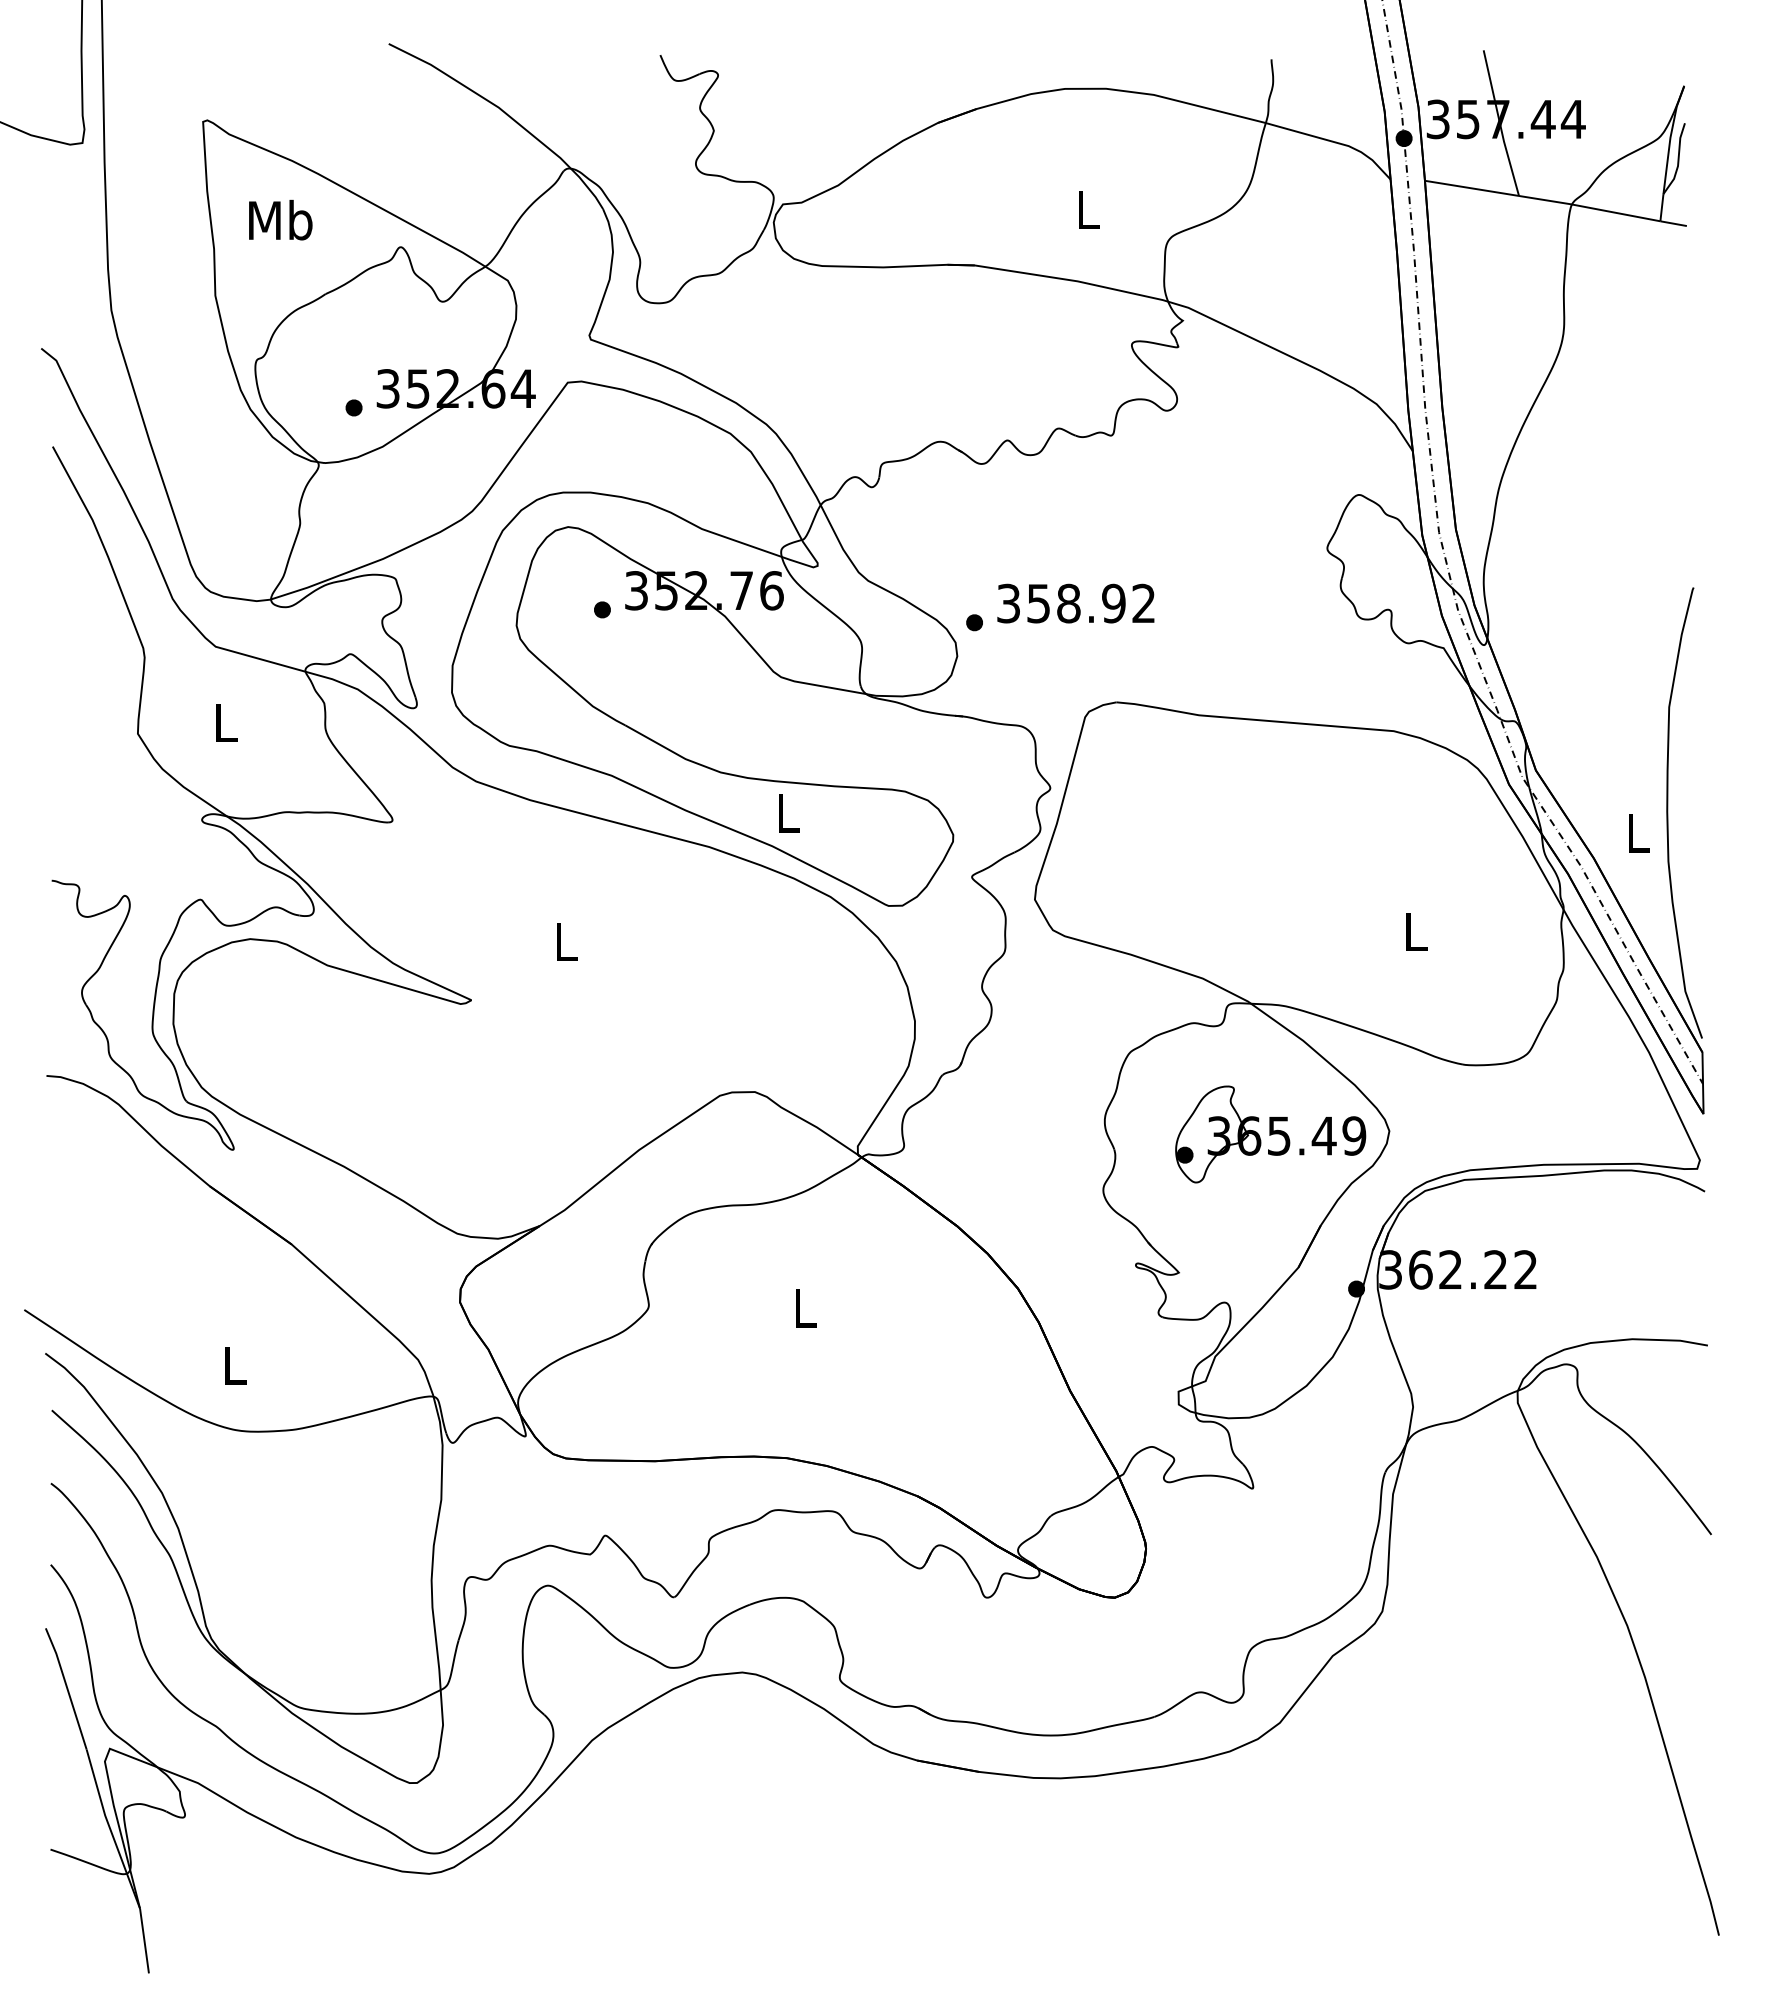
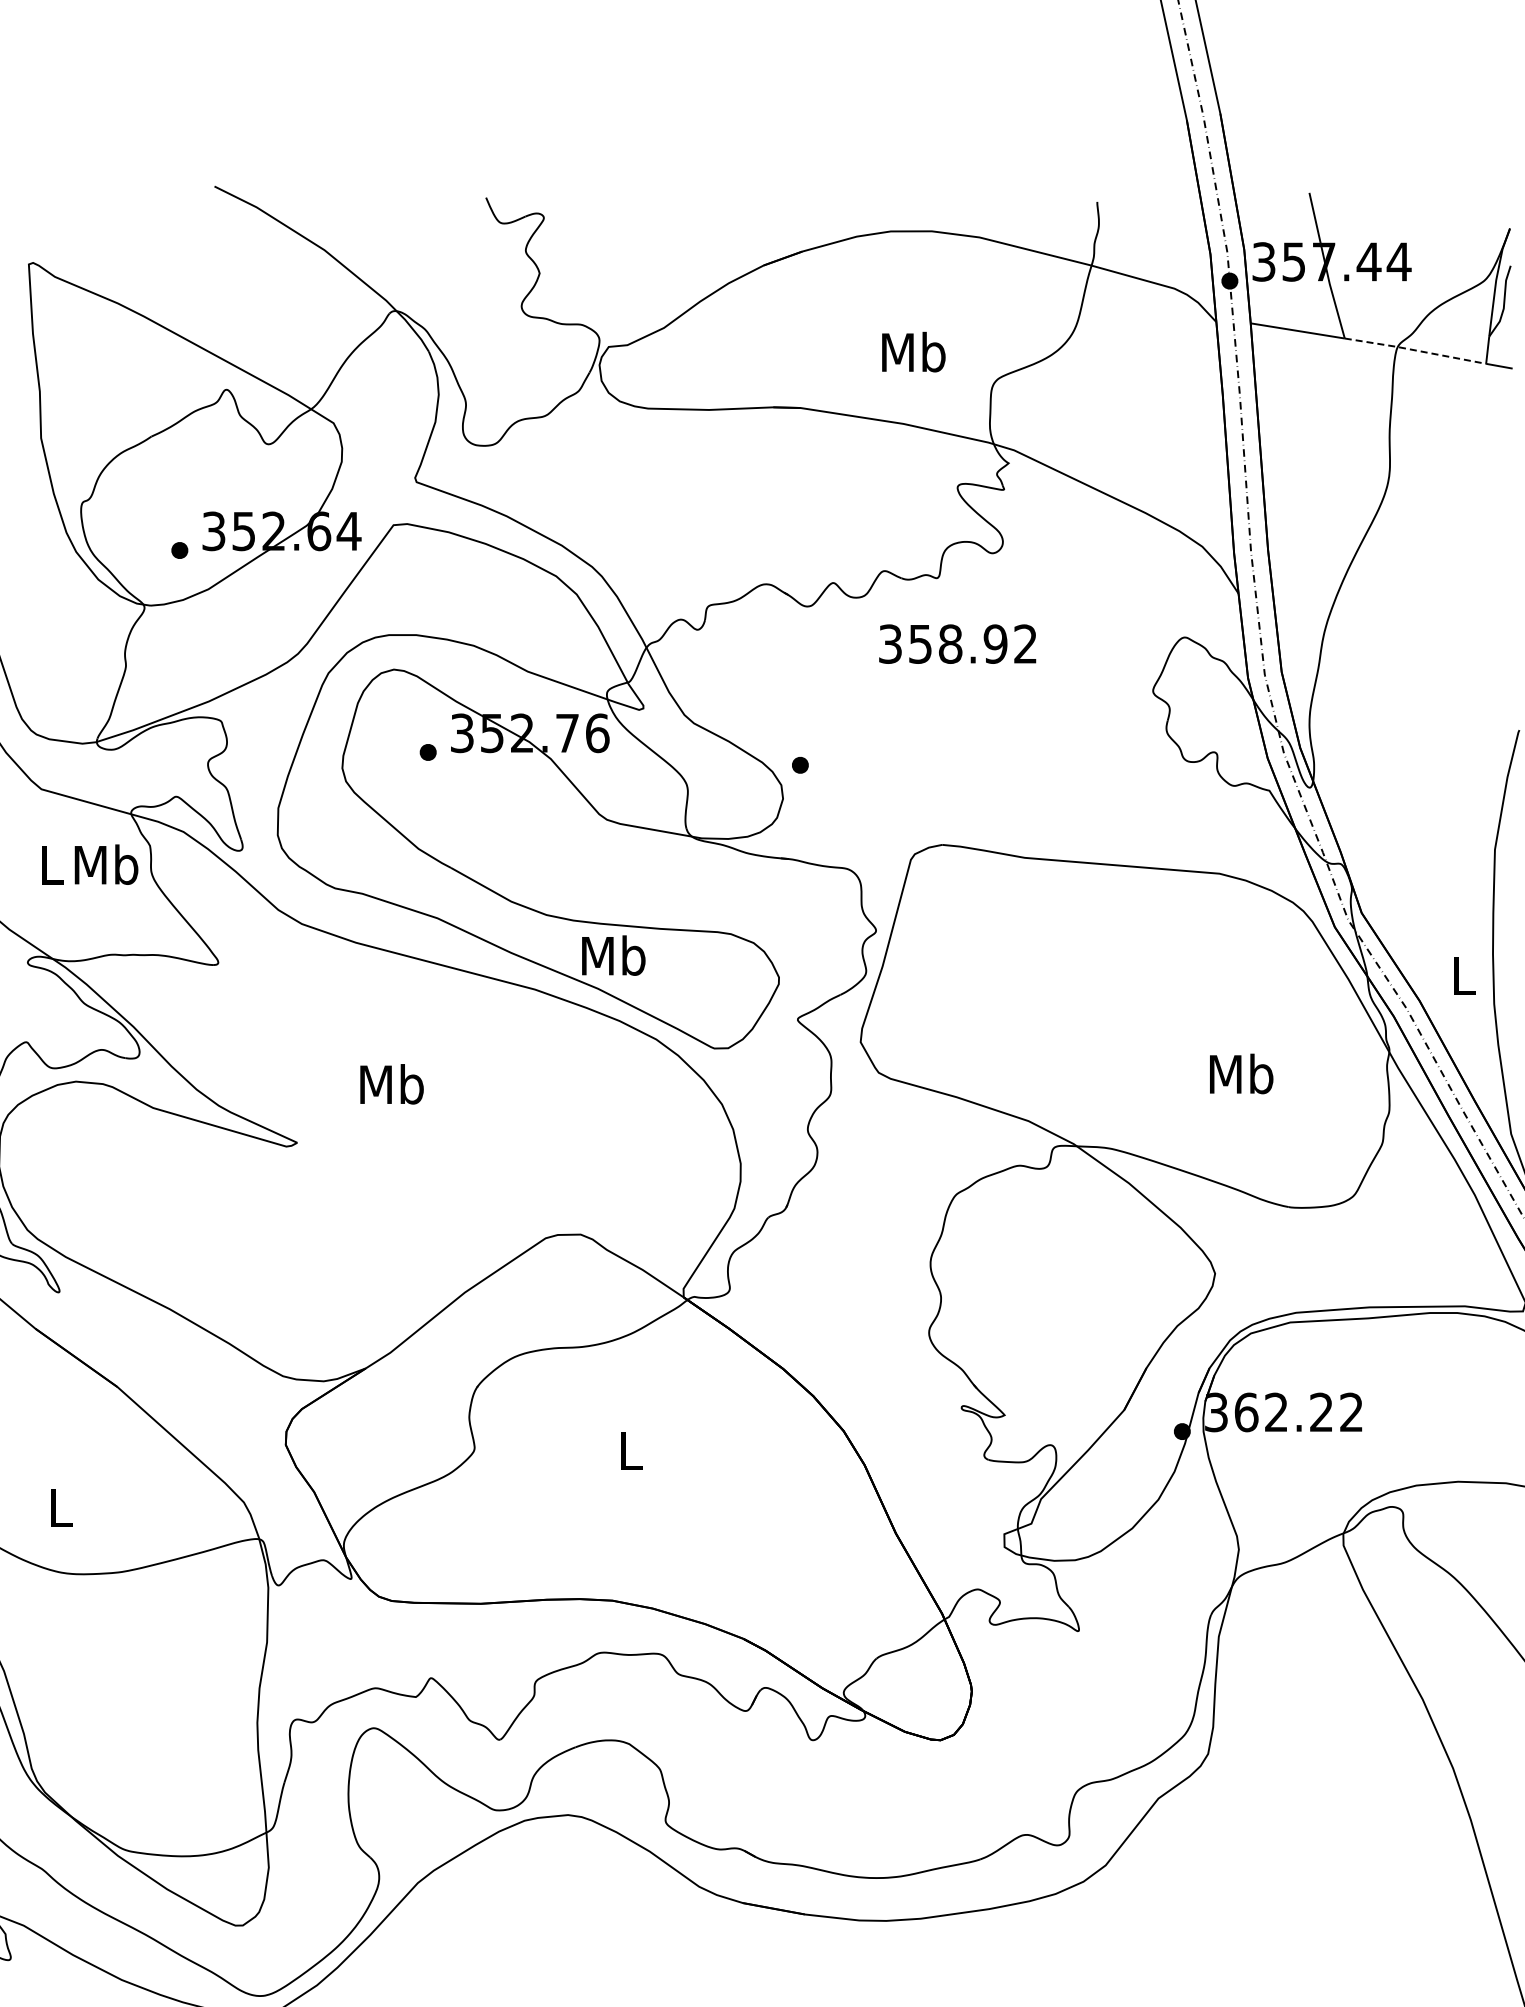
line: (1589, 207) -> (1415, 350), solid -> dashed
text: (1087, 209) -> (913, 352), L -> Mb
text: (280, 219) -> (106, 864), moved
text: (1075, 603) -> (957, 644), moved
text: (787, 812) -> (613, 955), L -> Mb
text: (1415, 931) -> (1241, 1074), L -> Mb
text: (566, 941) -> (392, 1084), L -> Mb
part: (1270, 1134) -> (1096, 1277), removed

